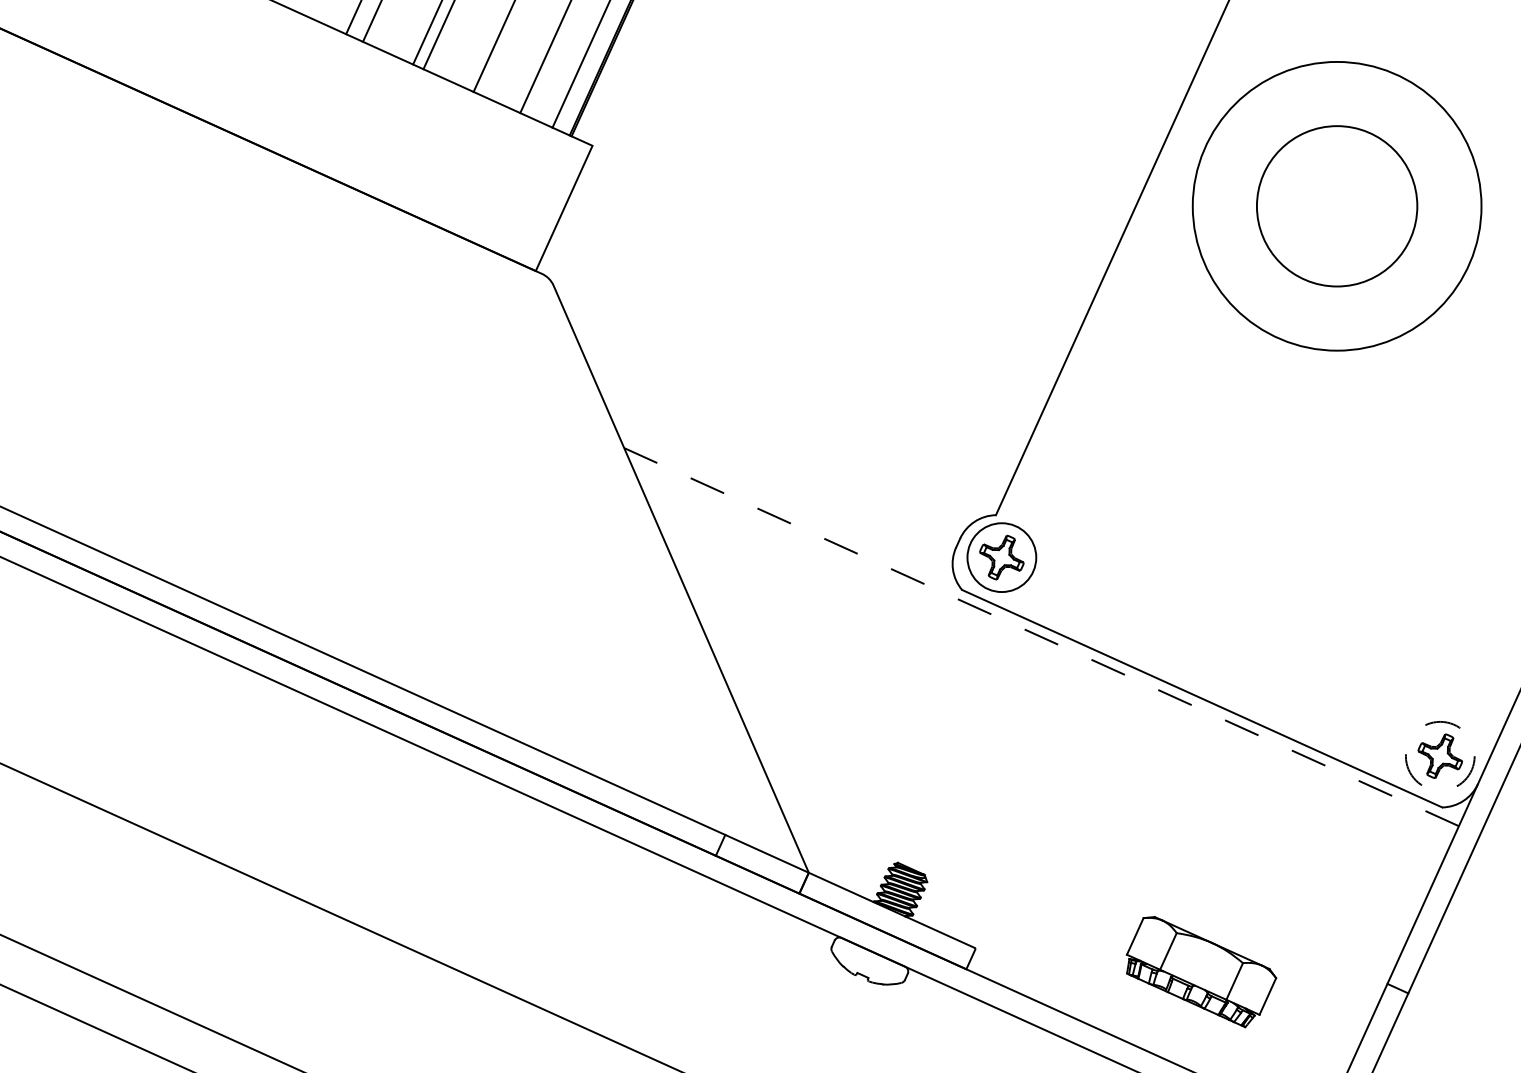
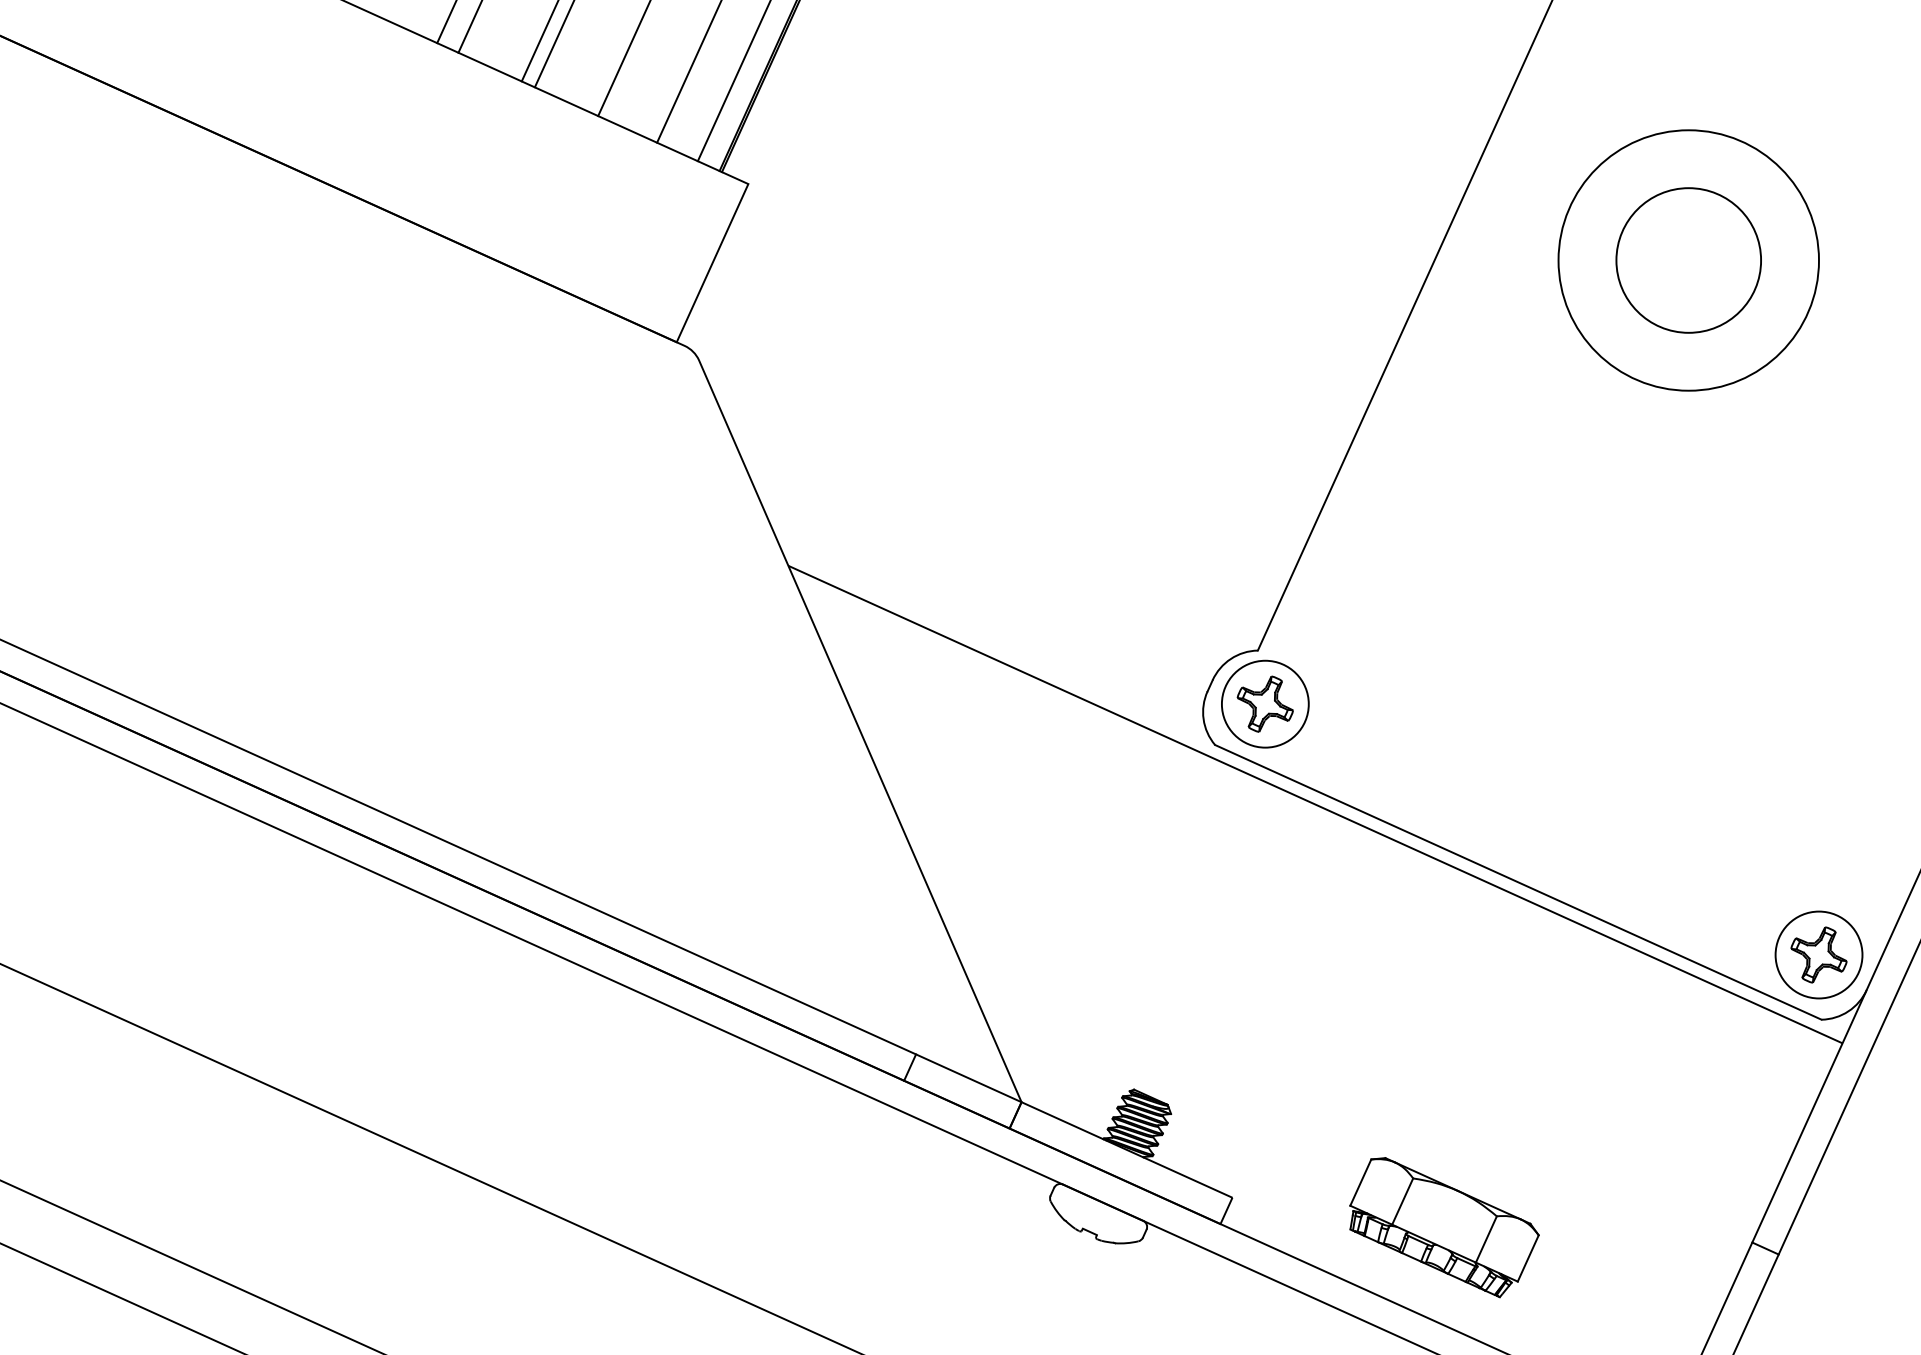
circle: (1336, 206) -> (1688, 260), size x0.71
circle: (1336, 206) -> (1688, 260), size x0.71
line: (1041, 637) -> (1315, 804), dashed -> solid
circle: (1439, 755) -> (1818, 954), dashed -> solid
part: (1201, 971) -> (1444, 1227), moved

